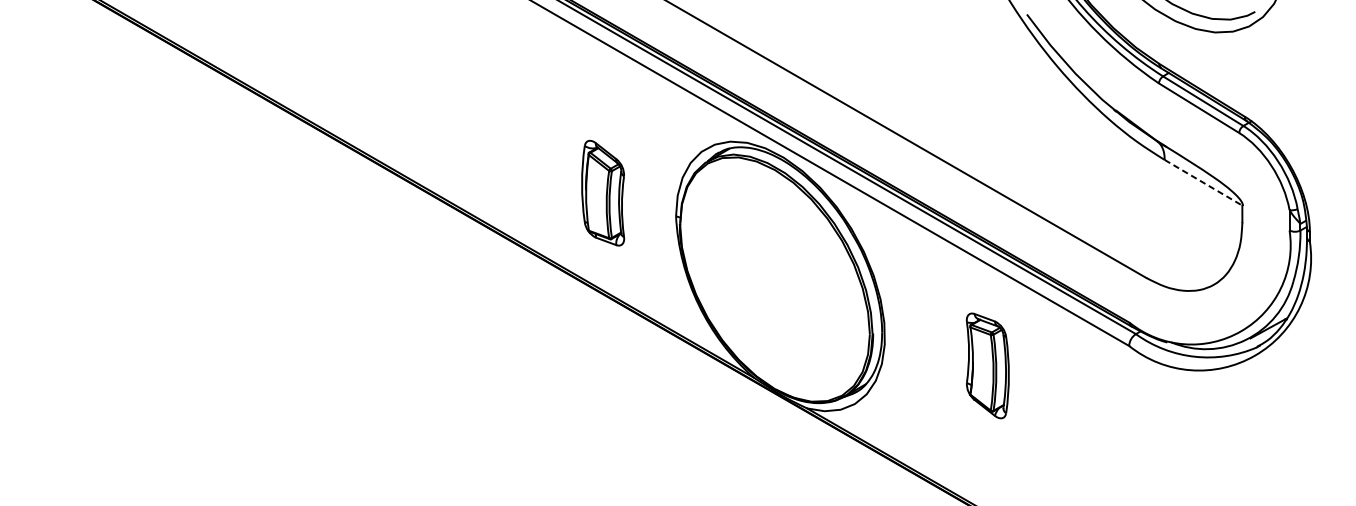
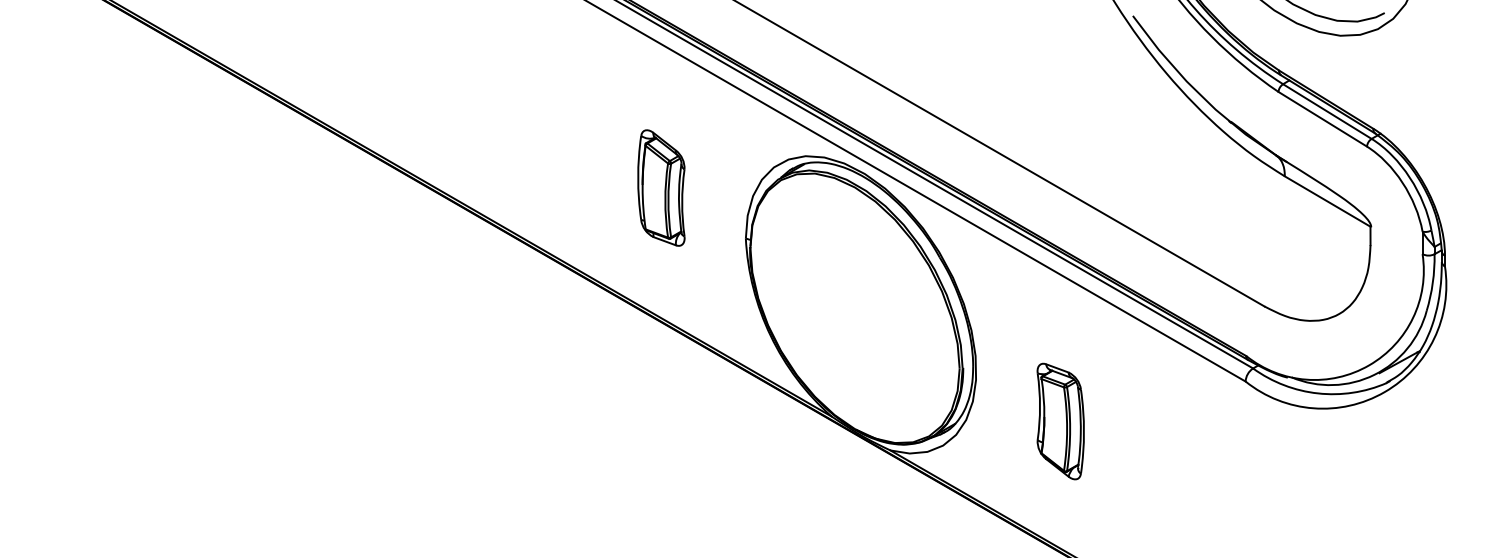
line: (1203, 182) -> (1327, 201), dashed -> solid
part: (603, 192) -> (661, 187), moved
part: (987, 365) -> (1060, 421), moved

